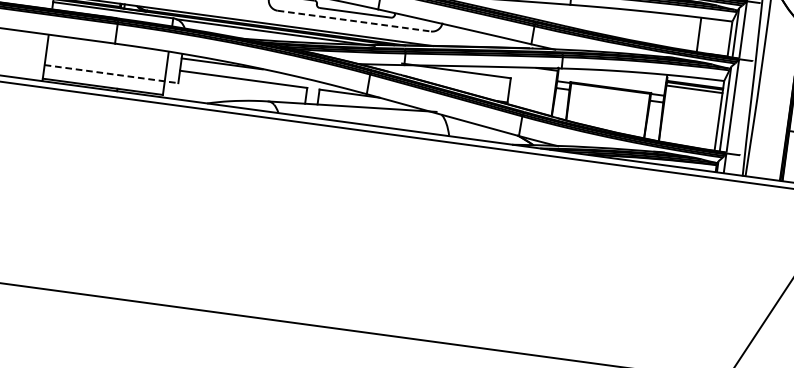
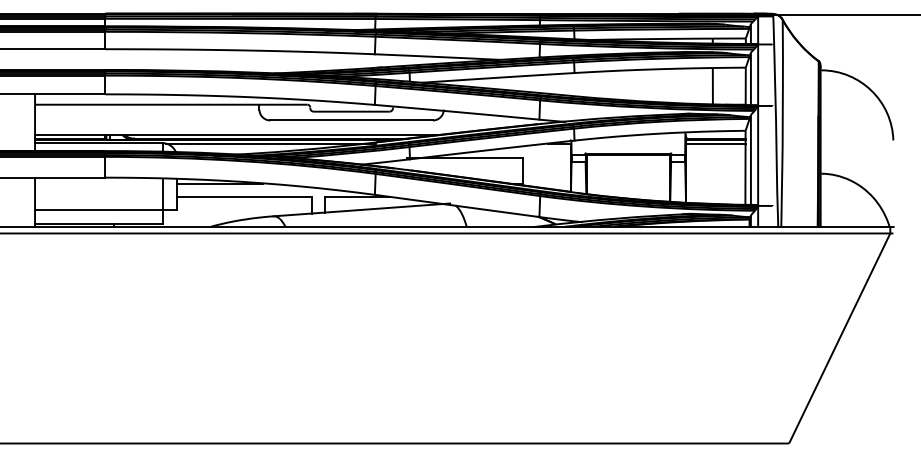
line: (355, 21) -> (352, 120), dashed -> solid
line: (111, 73) -> (105, 209), dashed -> solid

